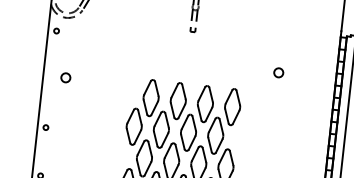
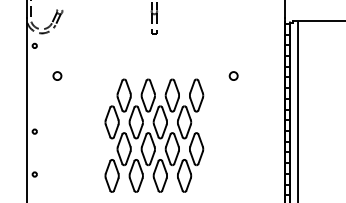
circle: (278, 72) -> (233, 75), moved
circle: (65, 77) -> (57, 75), moved

